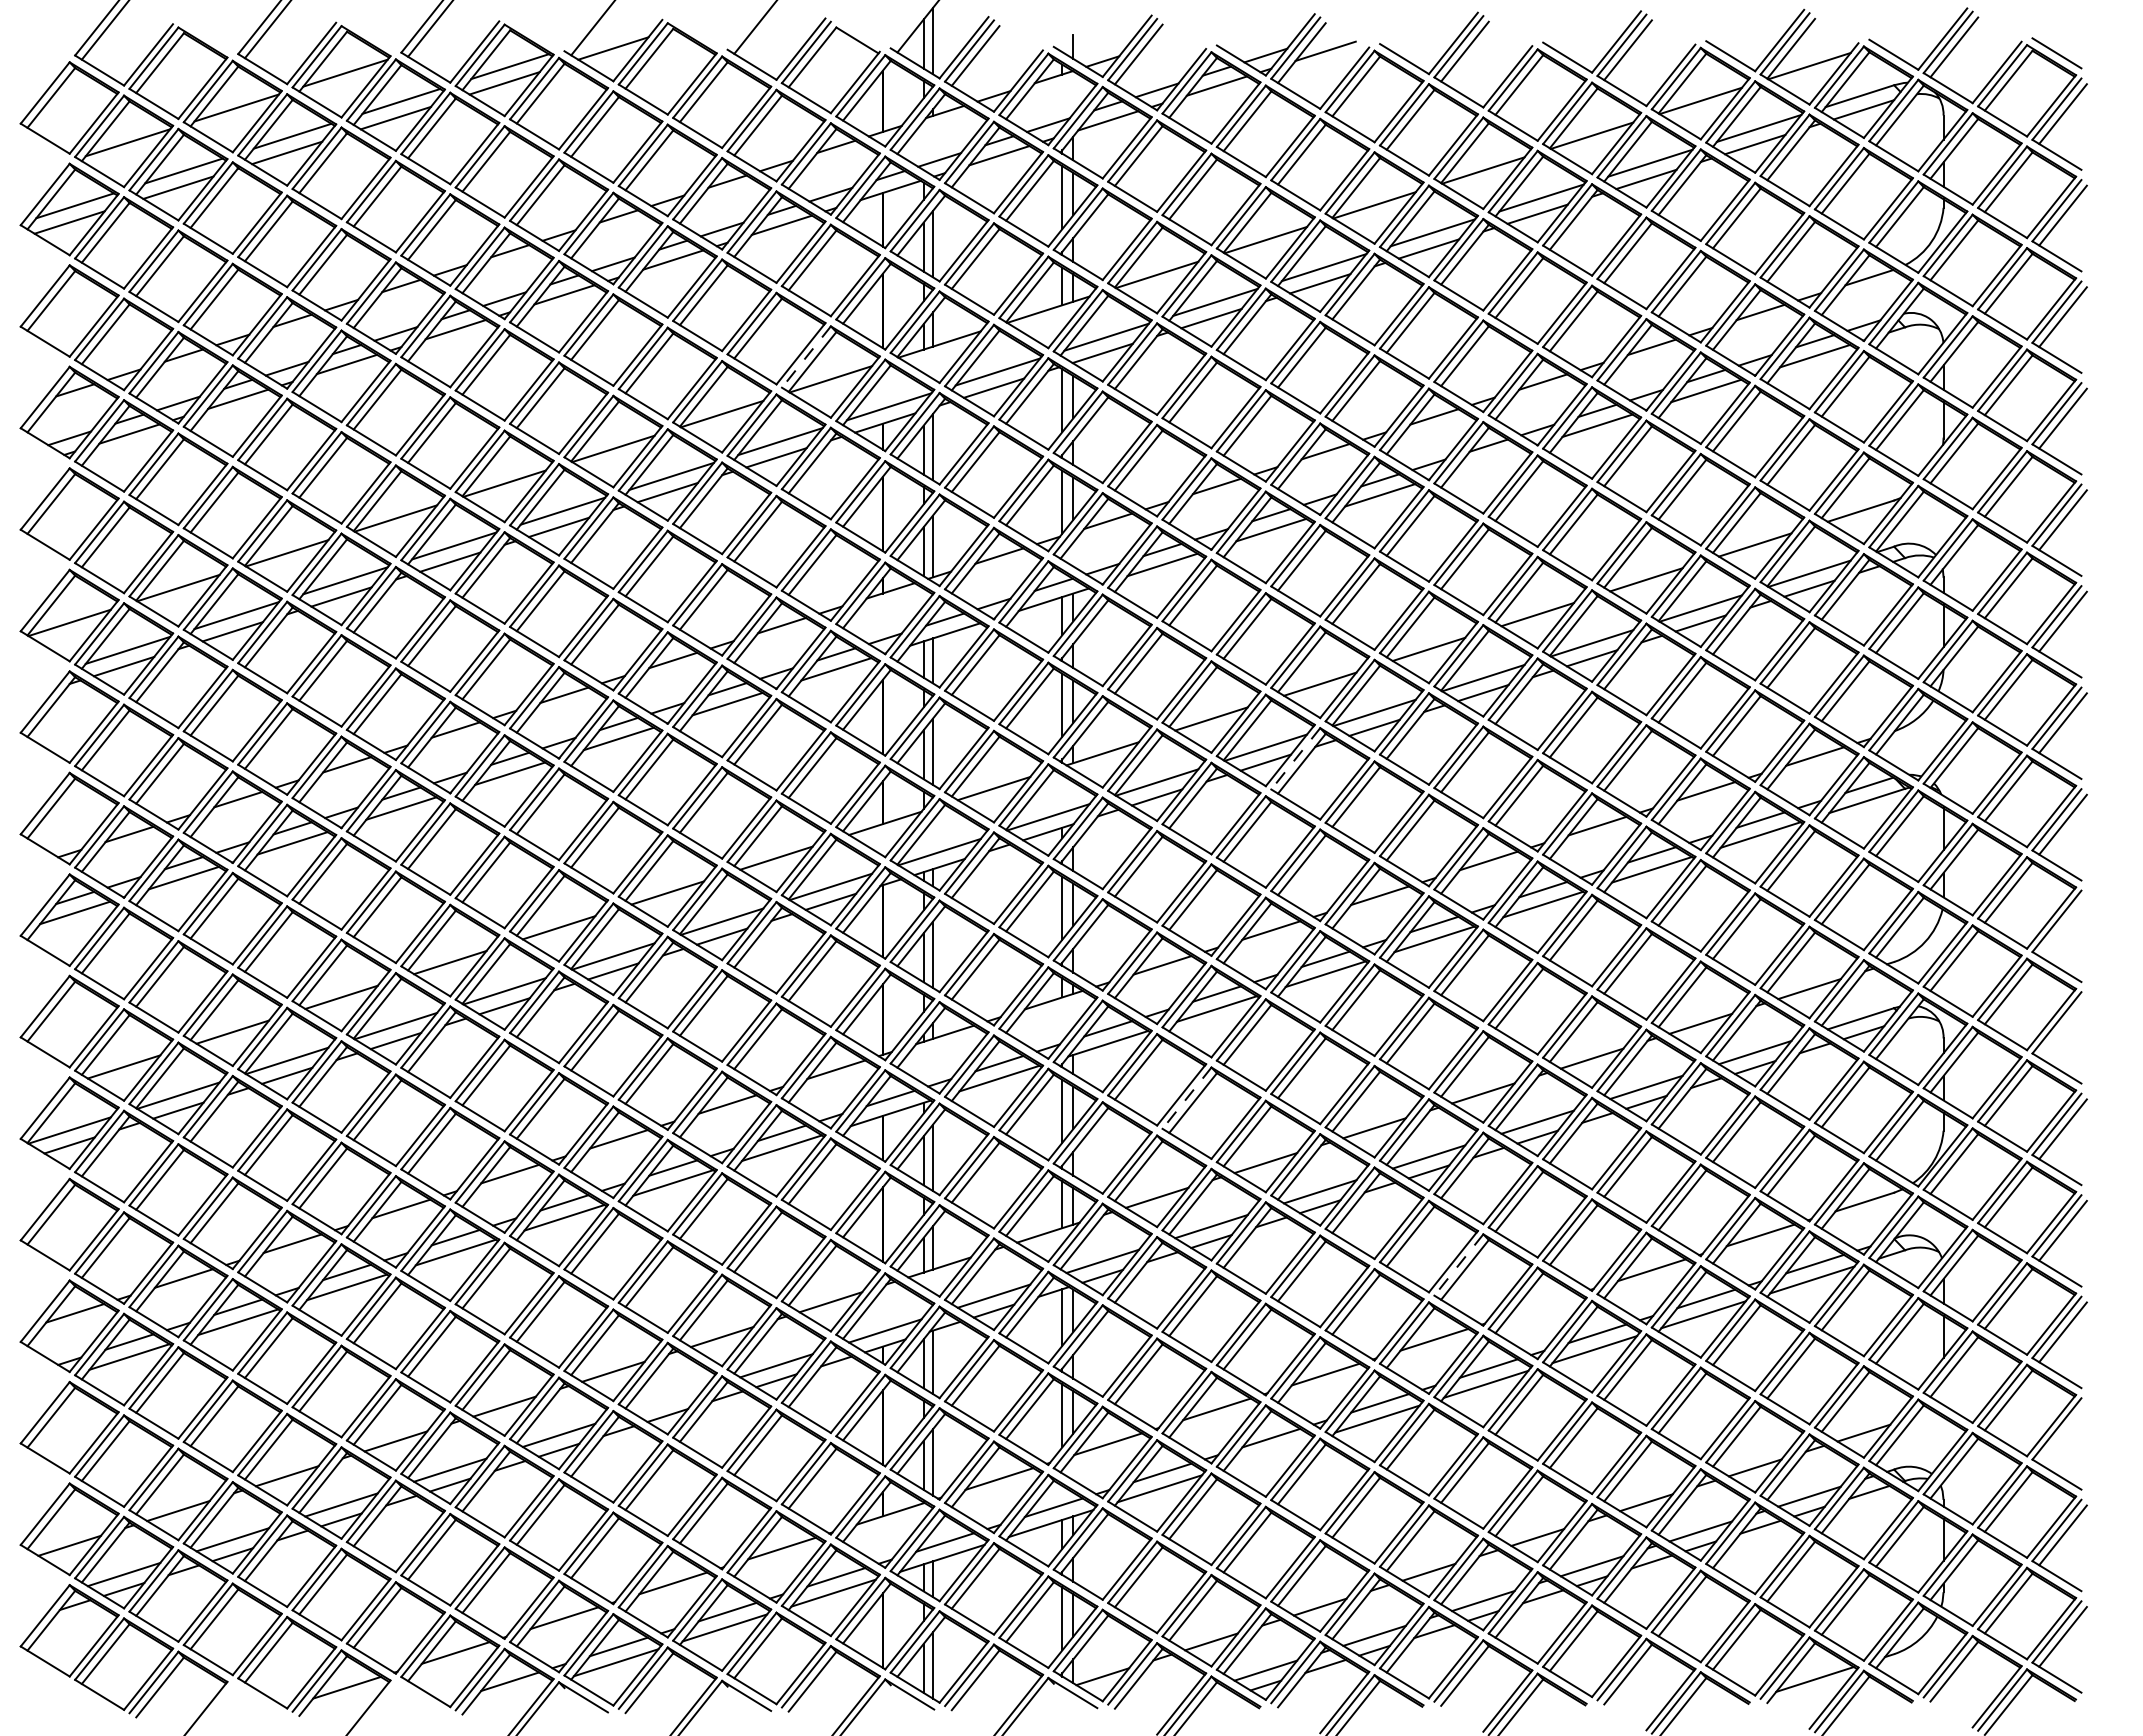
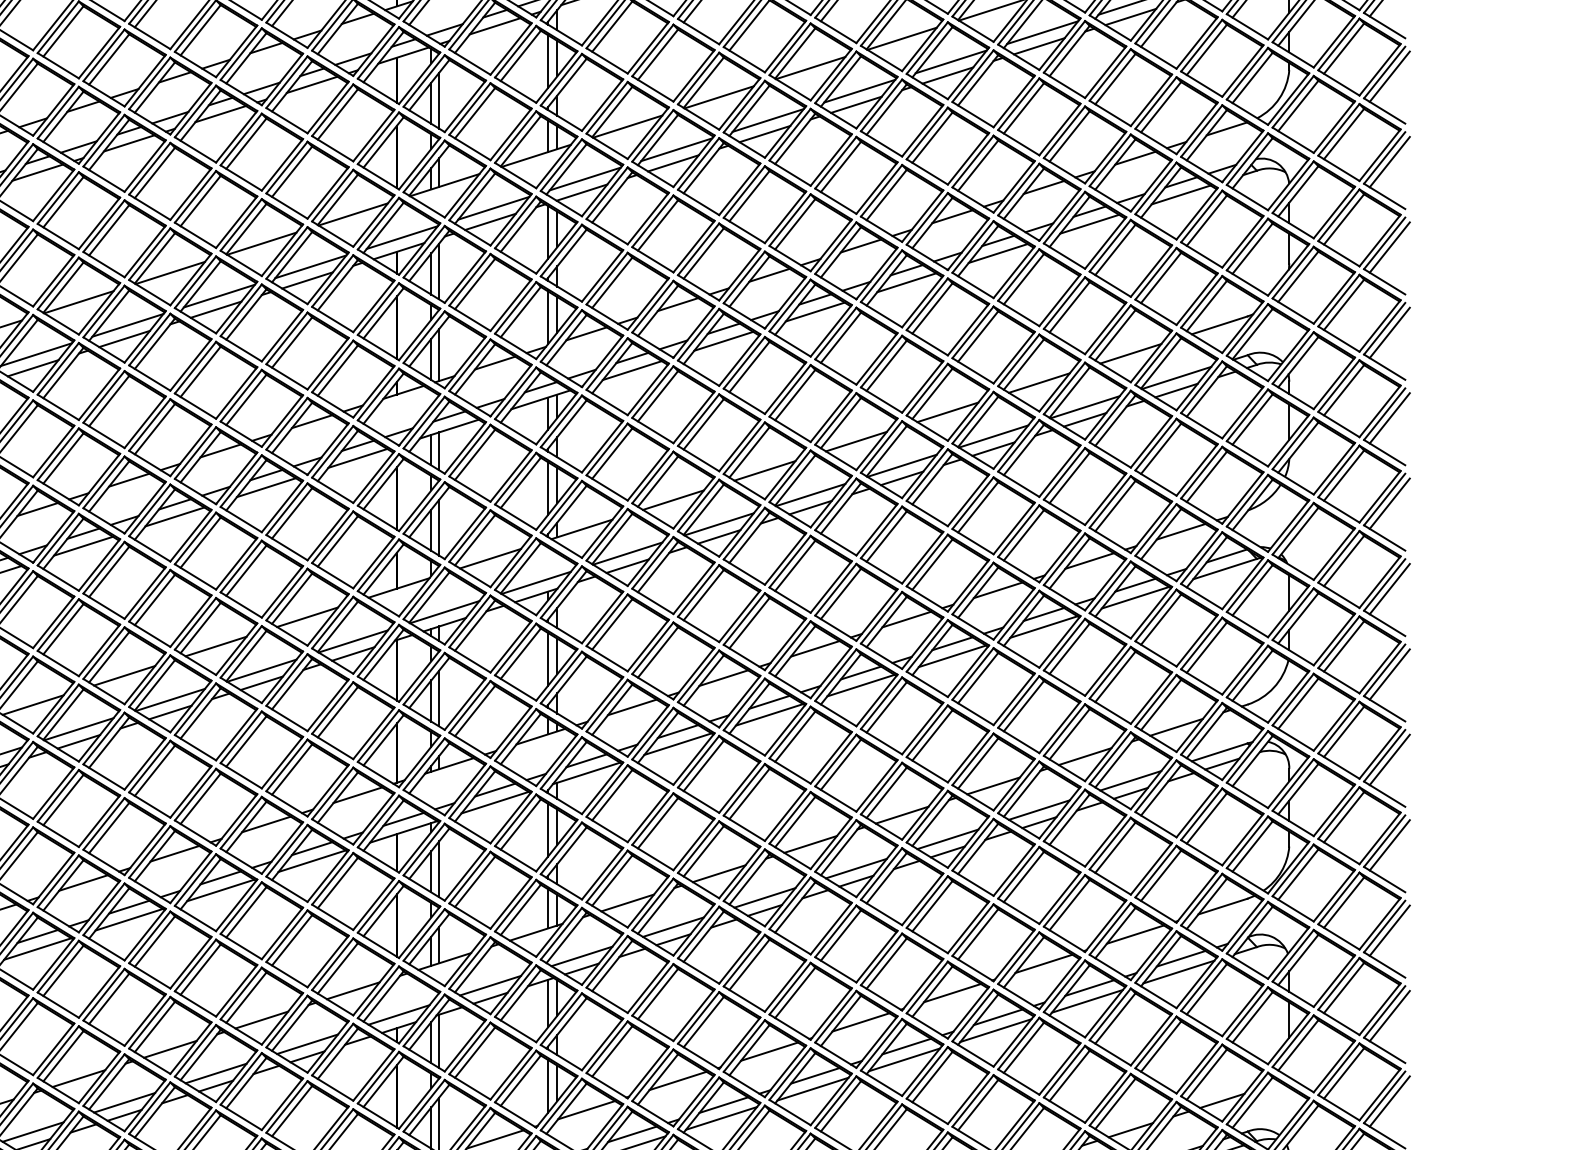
line: (806, 357) -> (332, 196), dashed -> solid
line: (1488, 460) -> (906, 282), added
line: (1295, 759) -> (744, 534), dashed -> solid
line: (2062, 926) -> (1389, 674), added
line: (2062, 1027) -> (1389, 759), added
line: (1186, 1098) -> (652, 819), dashed -> solid
line: (1458, 1265) -> (881, 959), dashed -> solid
line: (1543, 1304) -> (952, 992), added
line: (667, 1400) -> (215, 1073), added
line: (2062, 1433) -> (1389, 1101), added
line: (1268, 1453) -> (721, 1118), added

